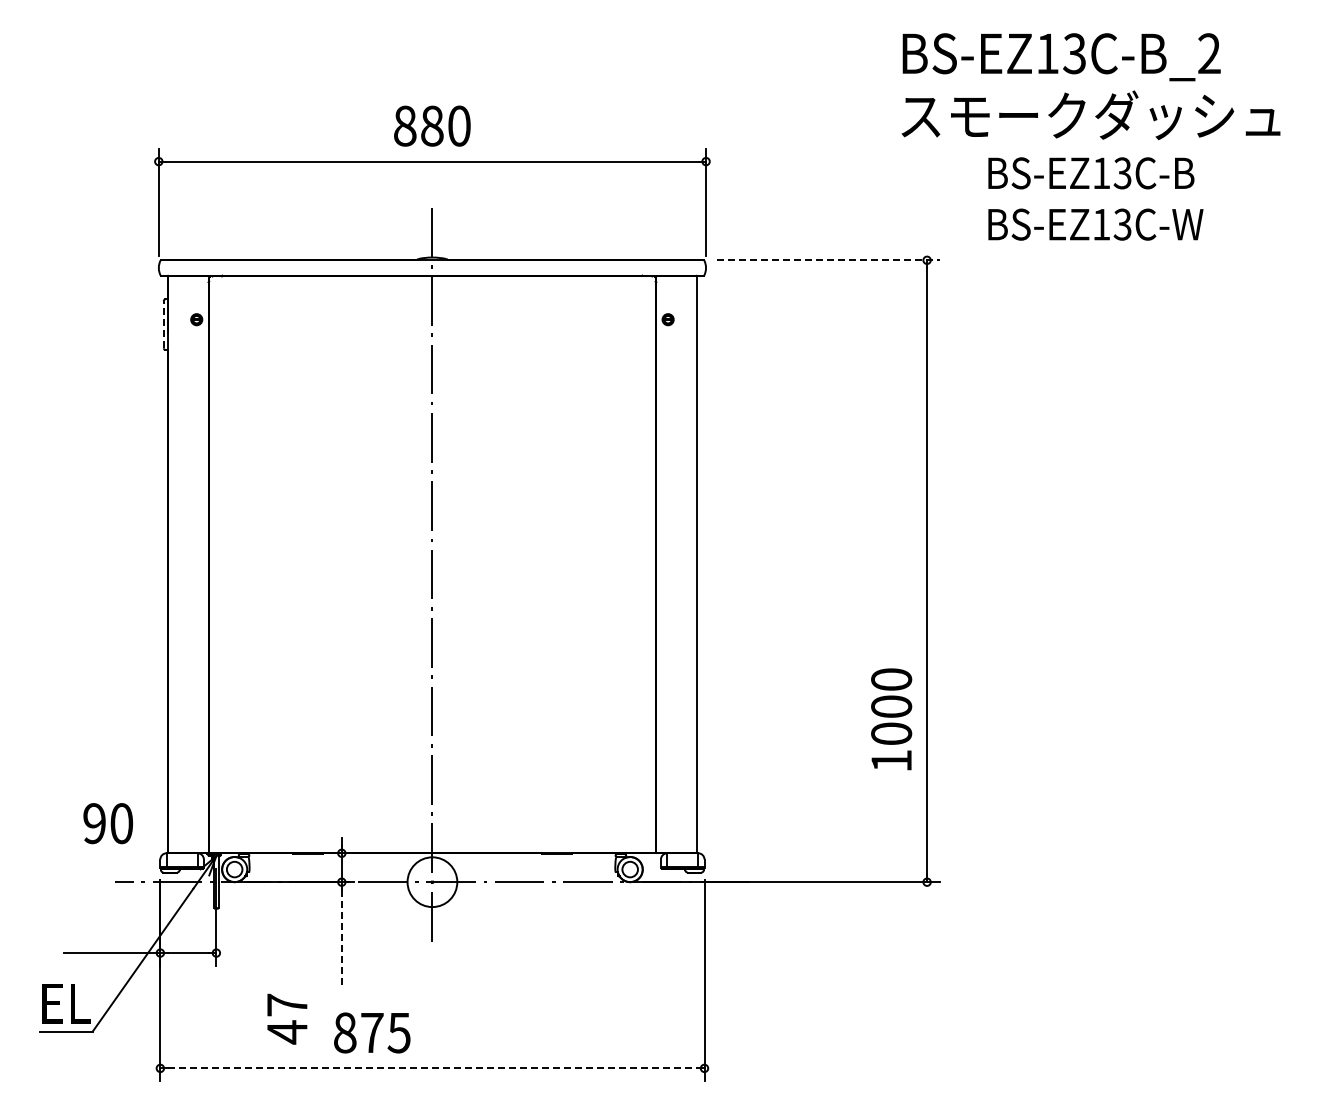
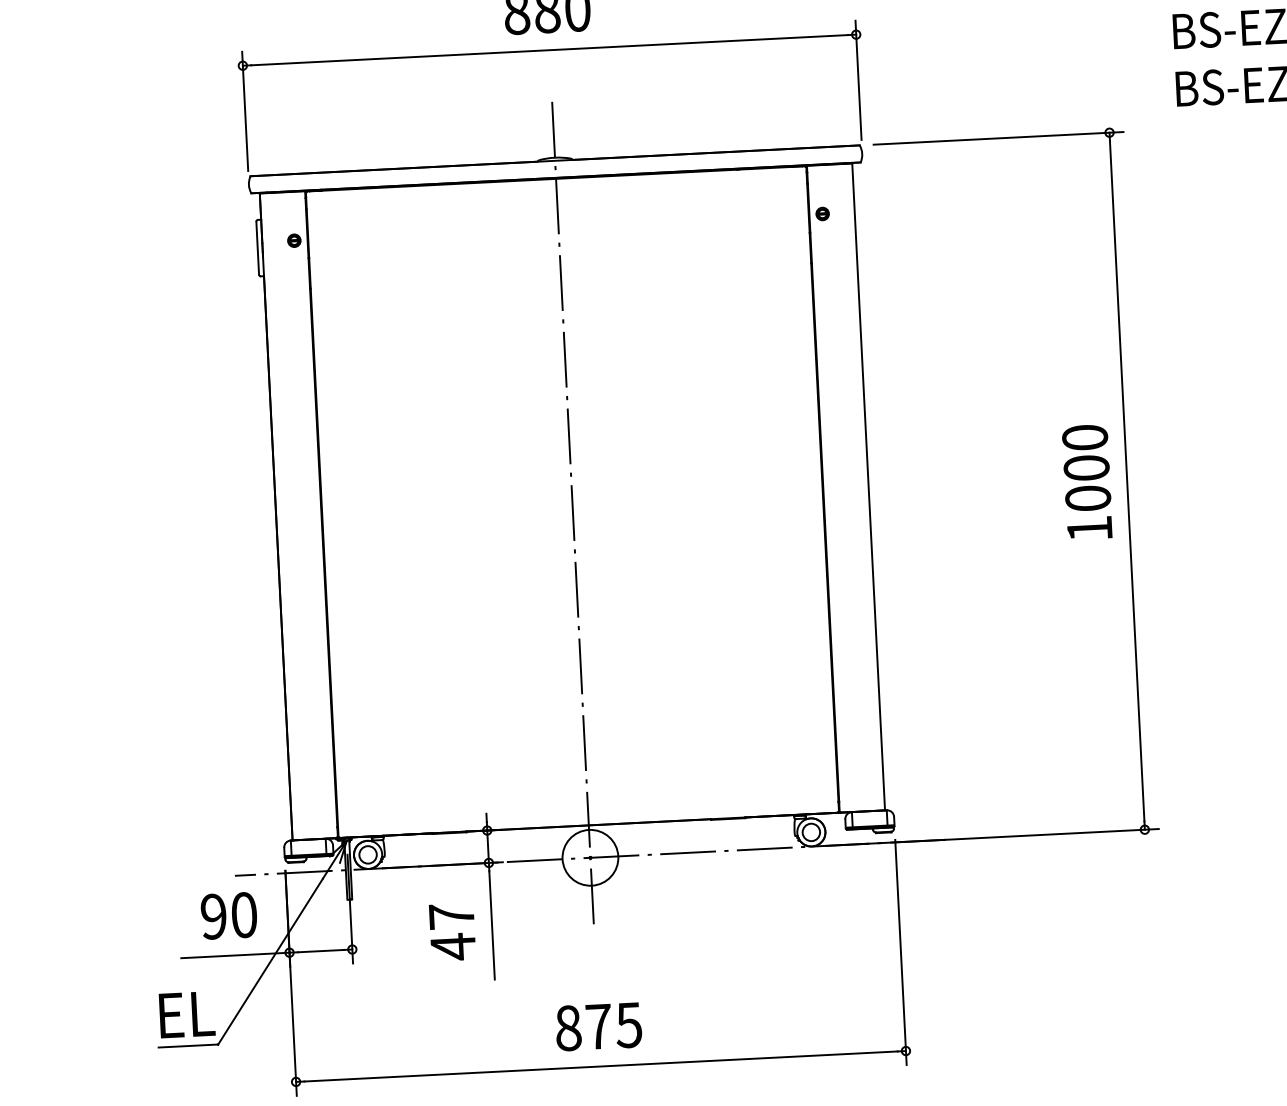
line: (828, 260) -> (999, 138), dashed -> solid
line: (163, 324) -> (257, 248), dashed -> solid
text: (891, 719) -> (1087, 482), moved
text: (107, 823) -> (228, 915), moved
line: (341, 938) -> (491, 926), dashed -> solid
text: (287, 1018) -> (452, 931), moved
text: (372, 1032) -> (599, 1026), moved
line: (432, 1068) -> (601, 1066), dashed -> solid

